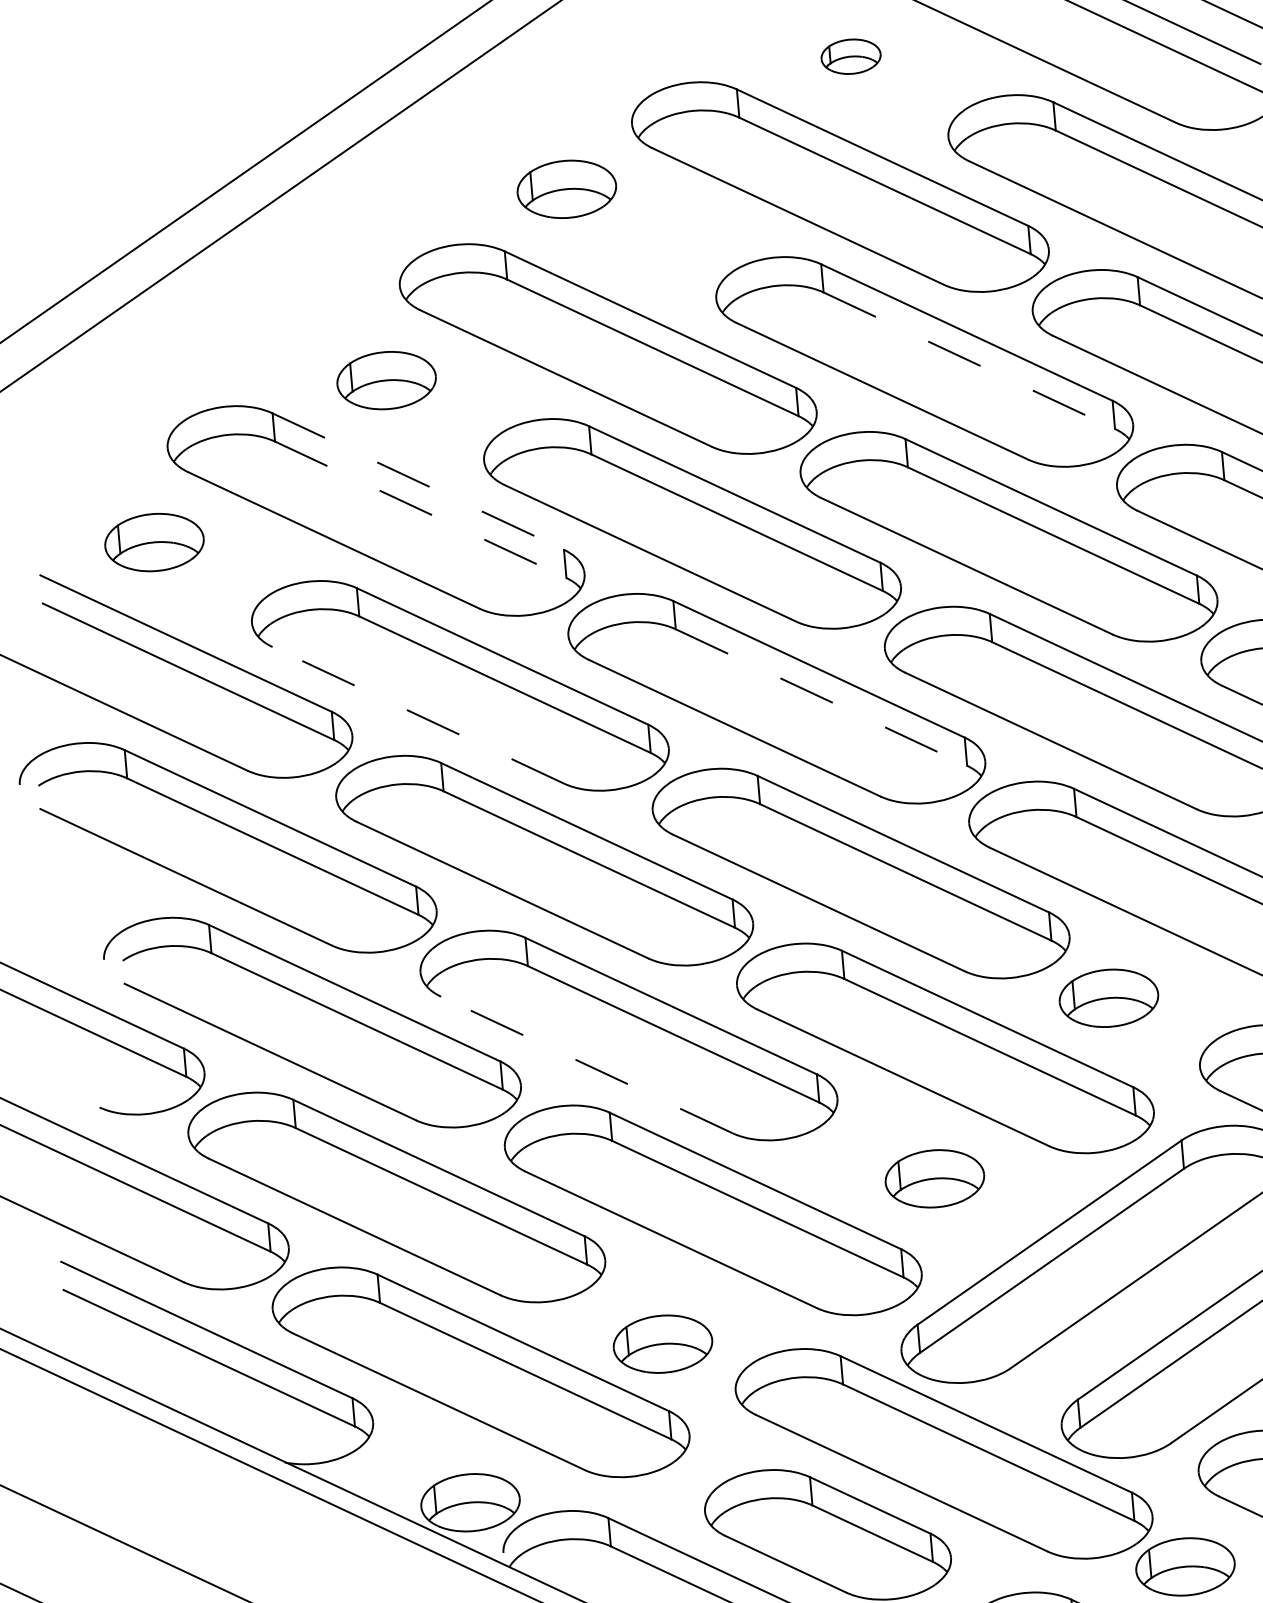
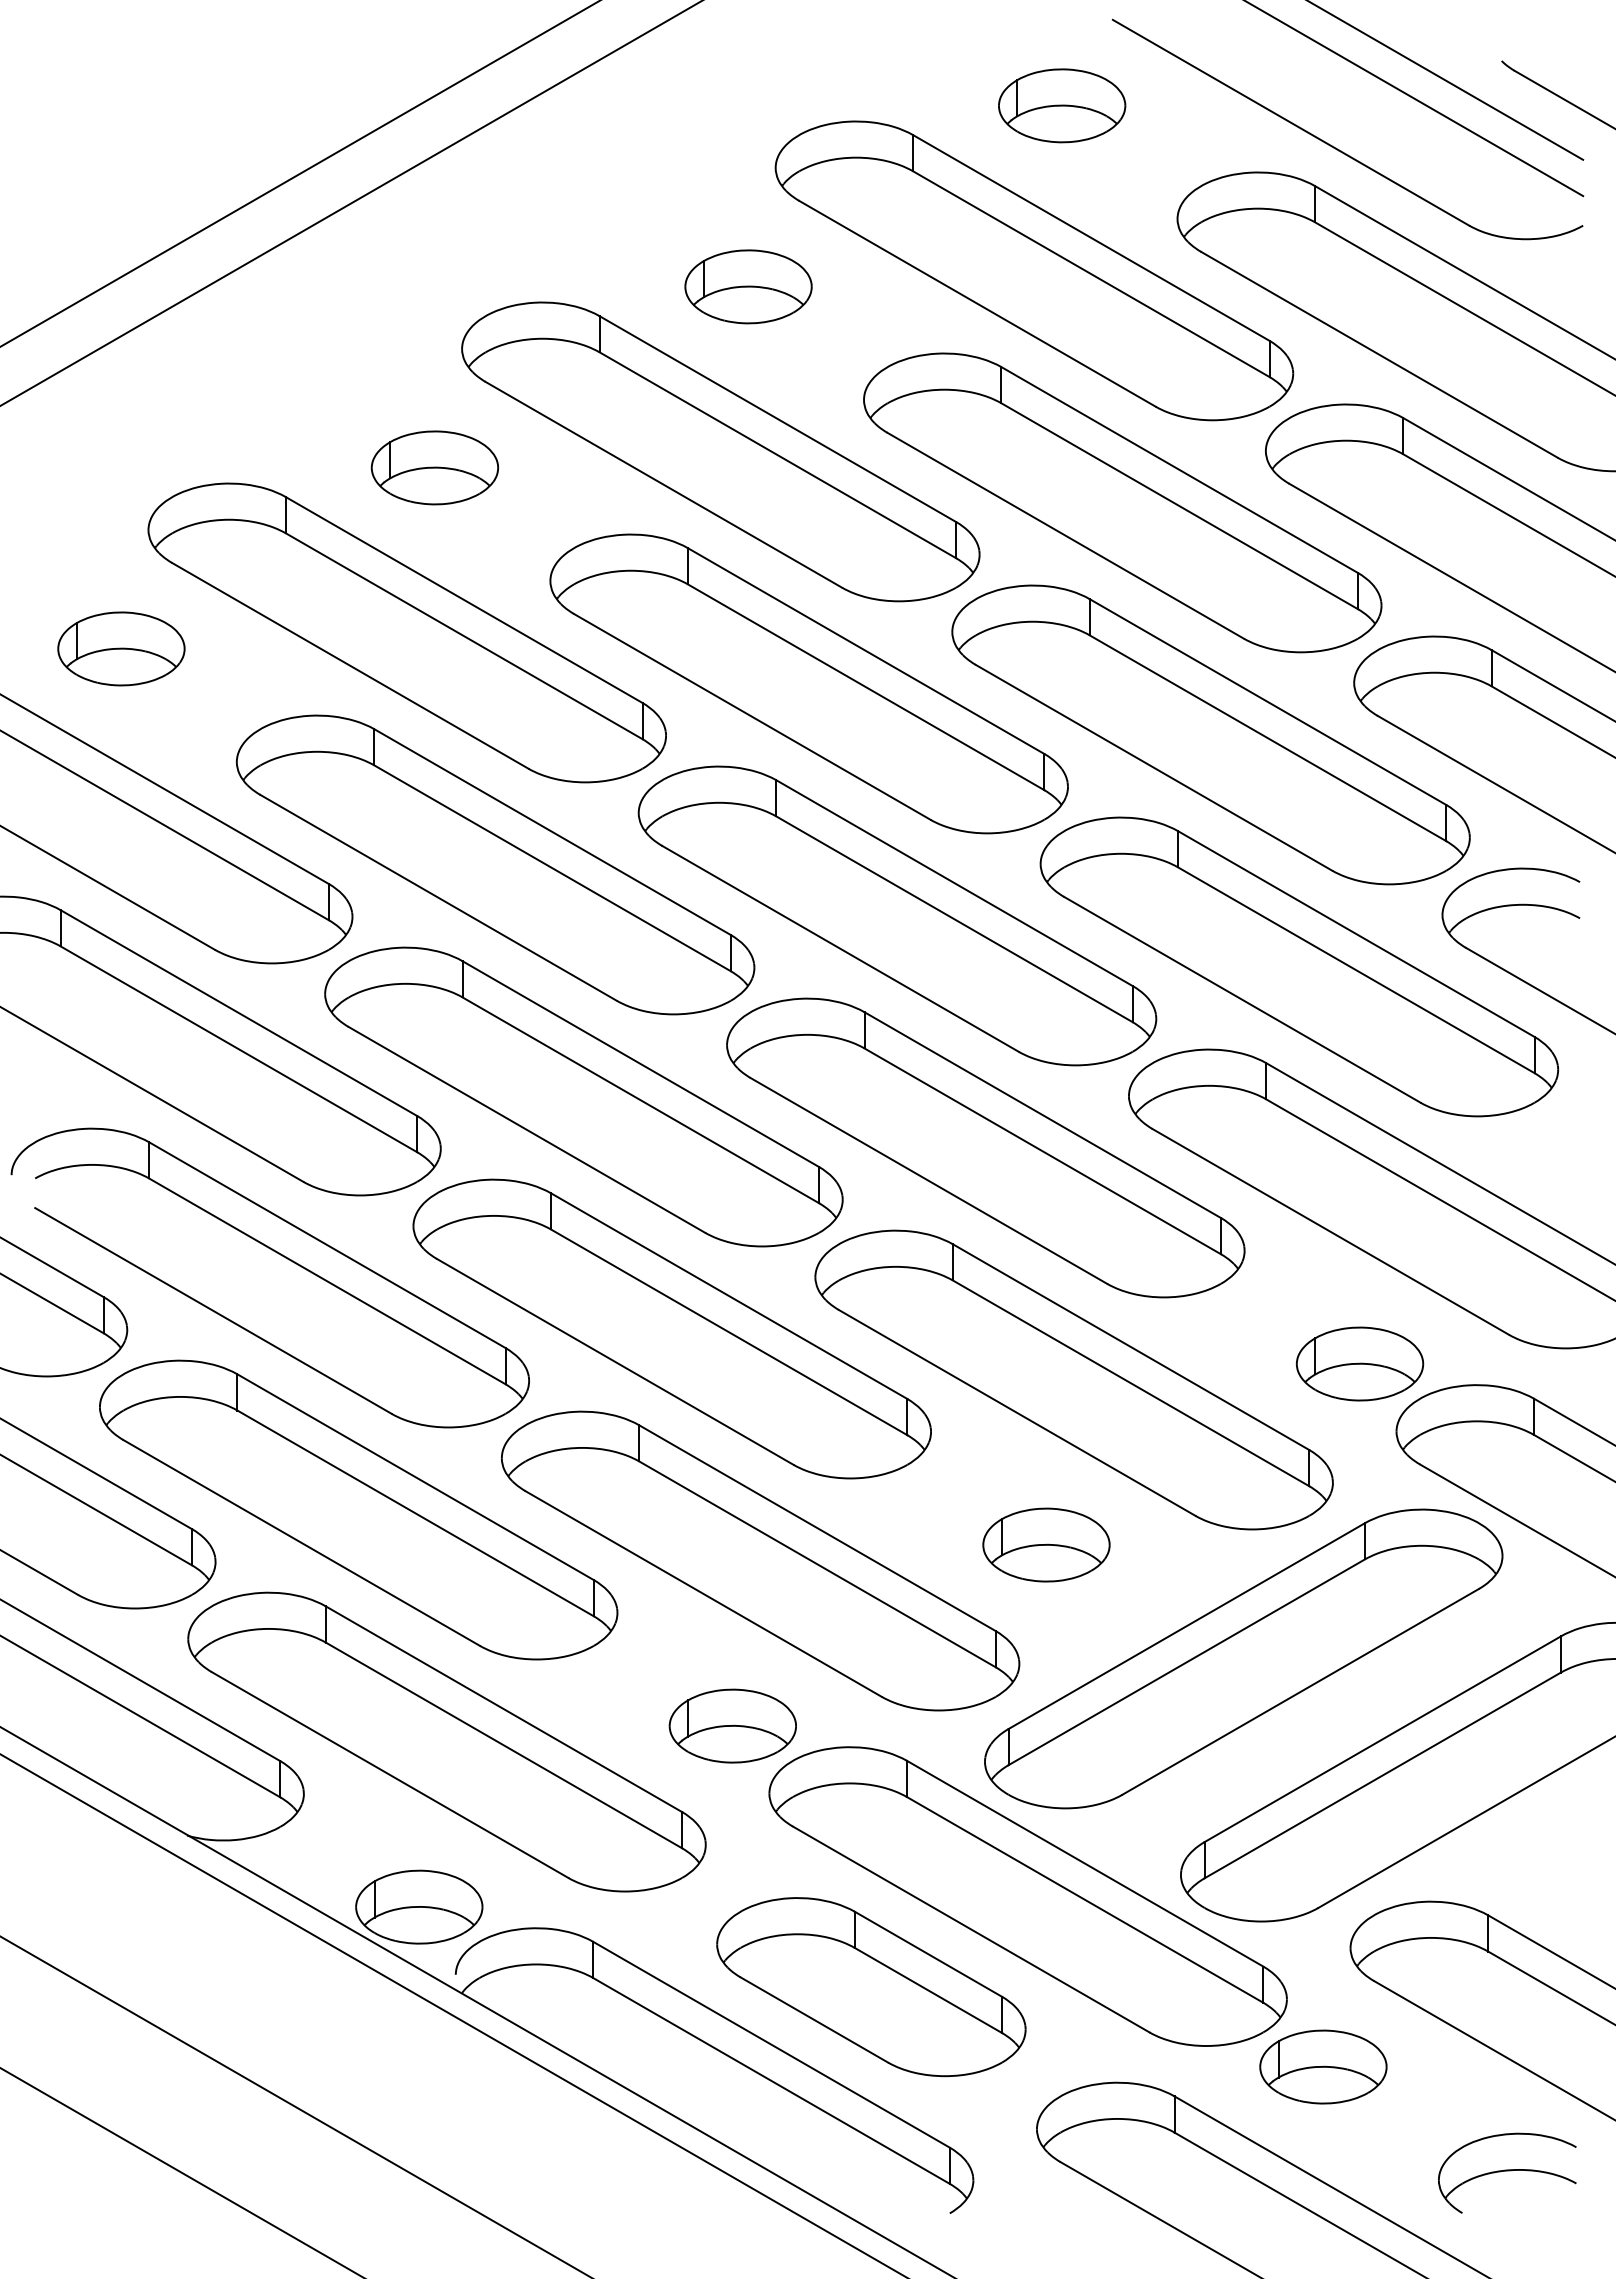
part: (851, 56) -> (1062, 105), size x1.67
part: (566, 189) -> (748, 286), moved
line: (969, 360) -> (1179, 506), dashed -> solid
line: (418, 481) -> (464, 600), dashed -> solid
line: (420, 509) -> (464, 636), dashed -> solid
line: (821, 697) -> (954, 919), dashed -> solid
line: (418, 715) -> (438, 897), dashed -> solid
part: (1109, 997) -> (1360, 1363), moved
line: (586, 1064) -> (615, 1361), dashed -> solid
part: (662, 1343) -> (732, 1725), moved

